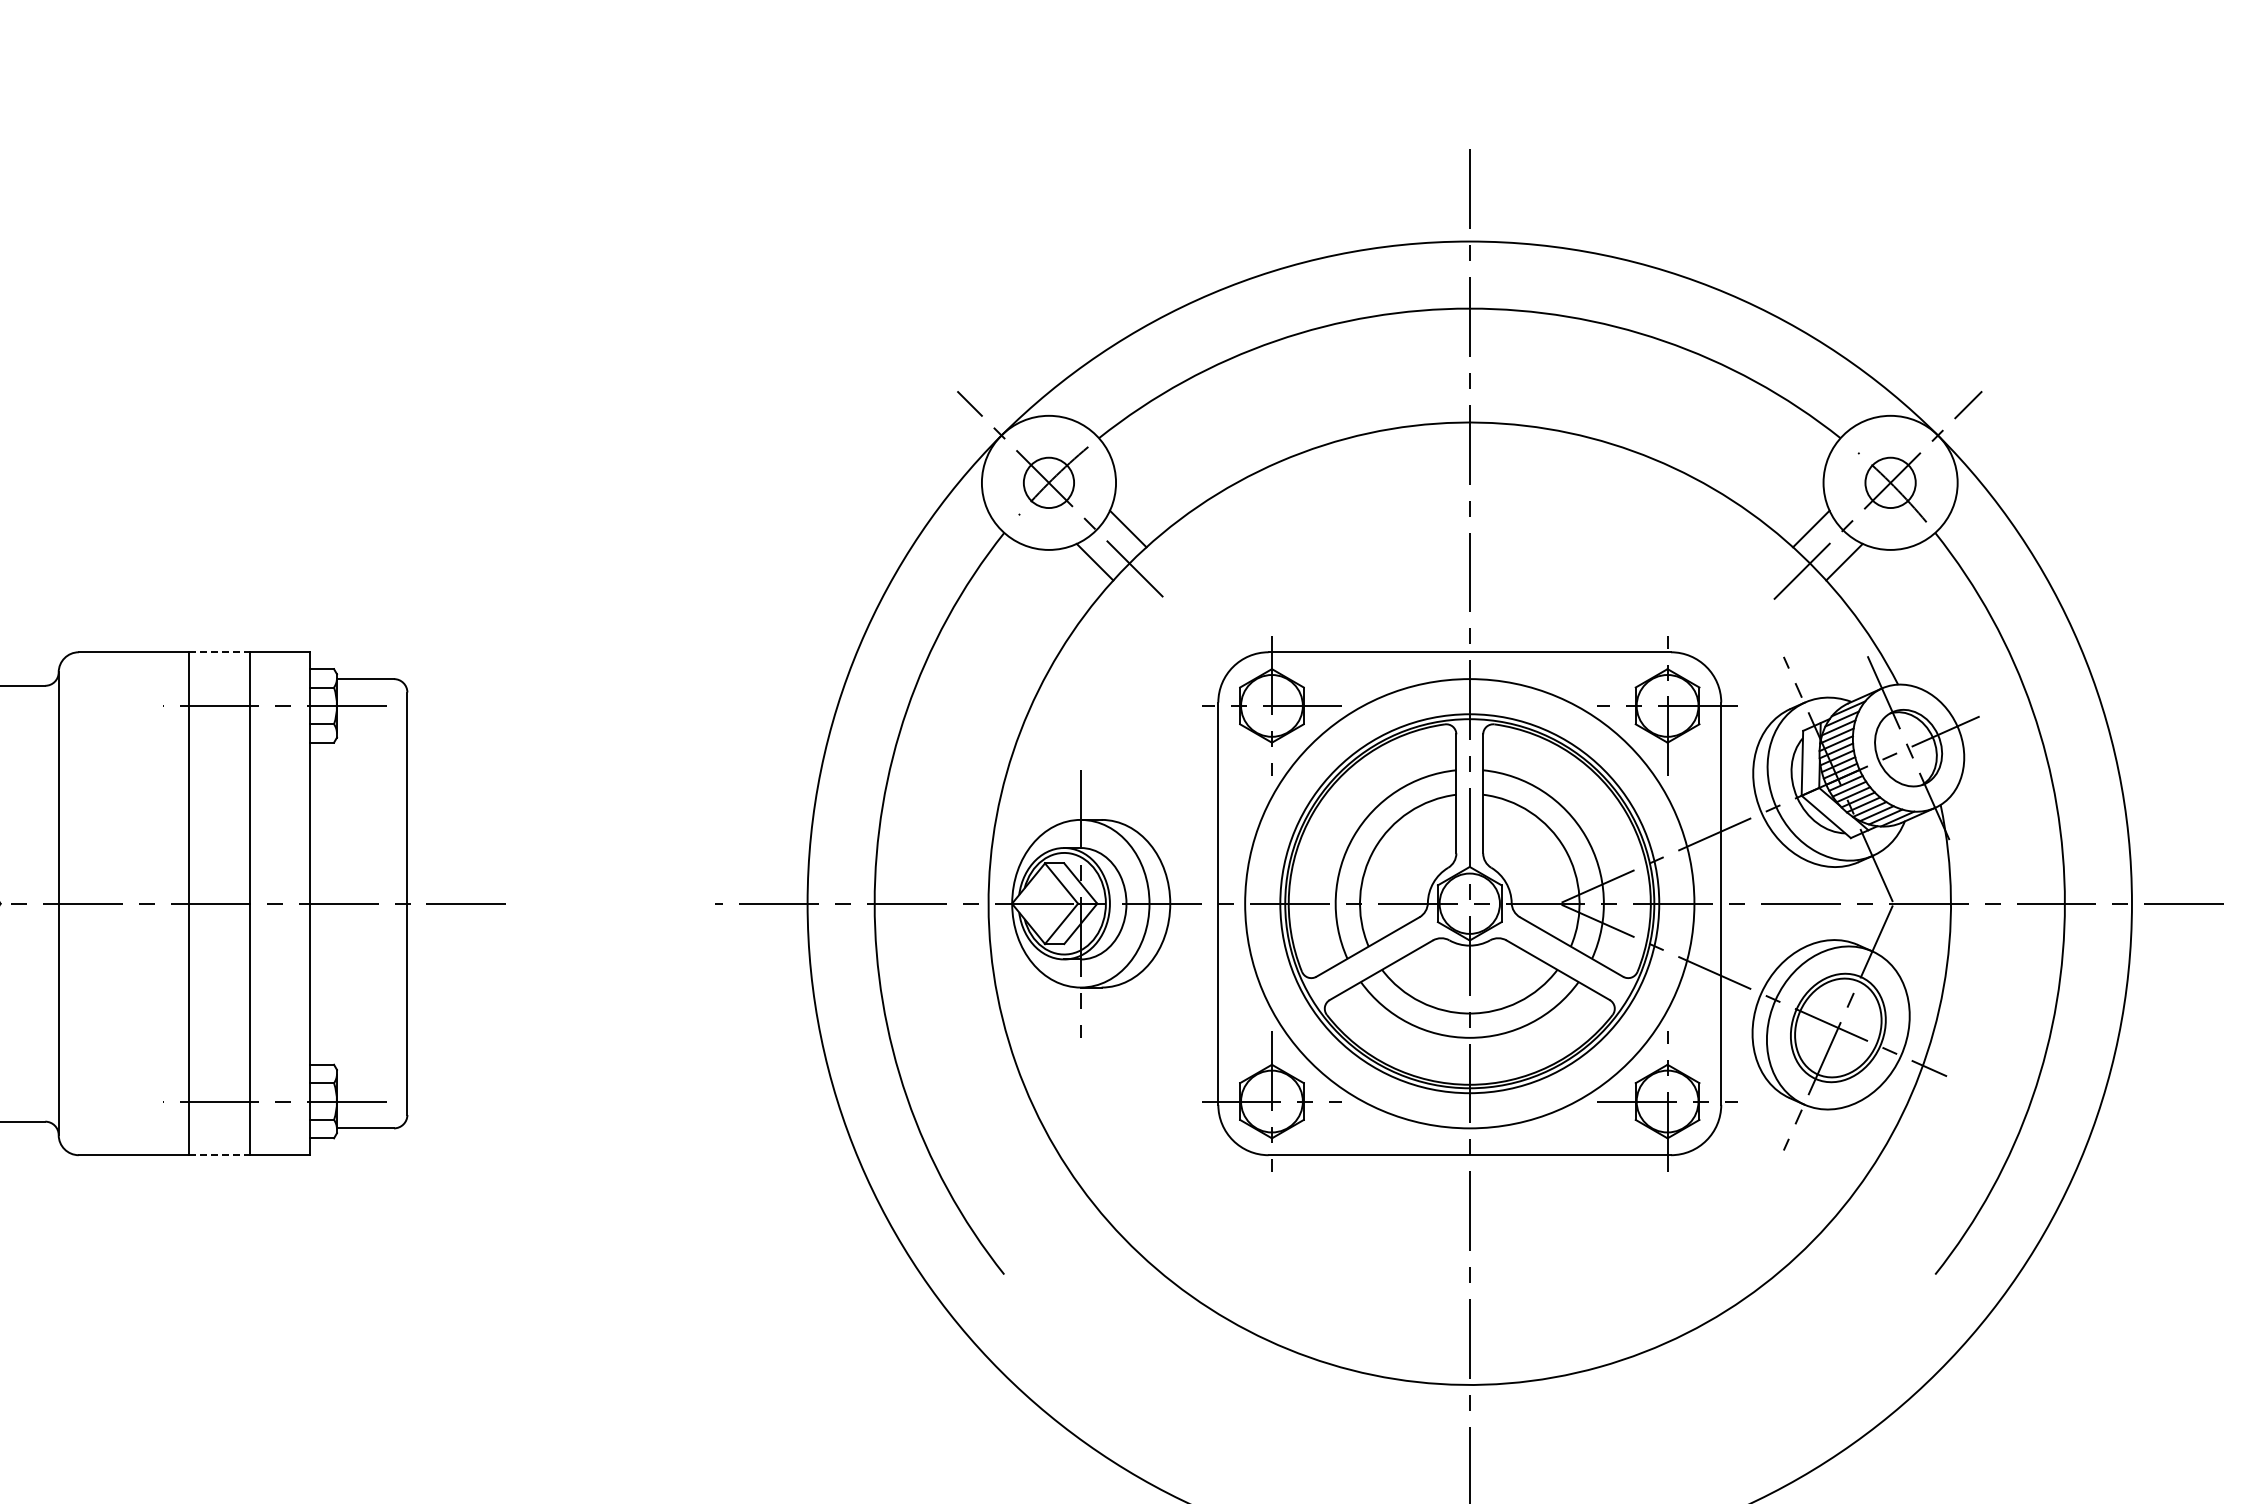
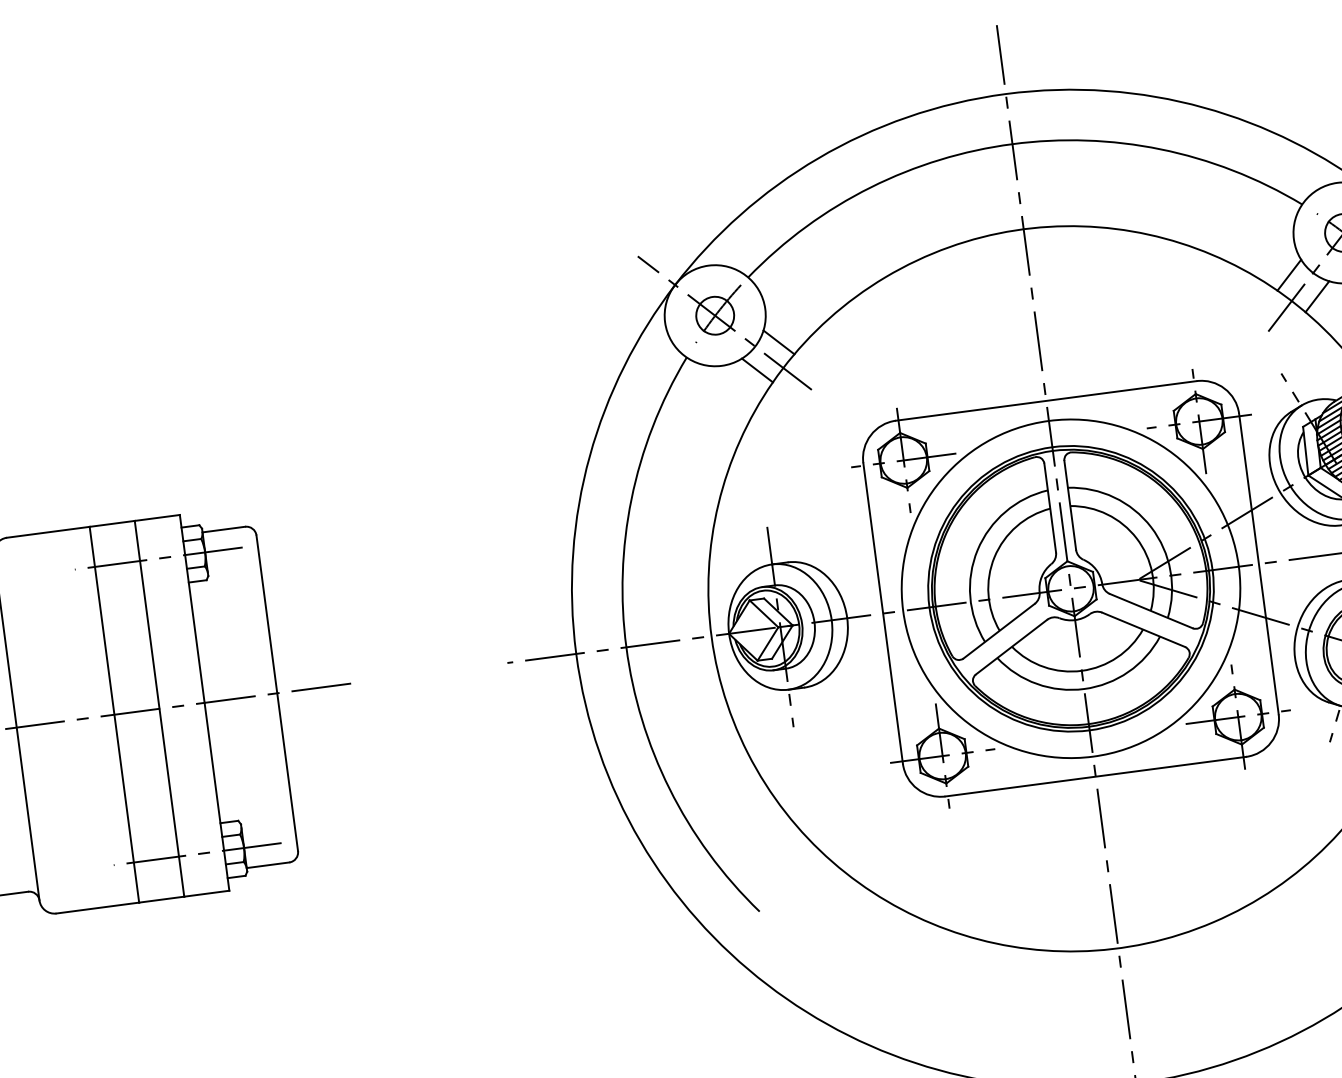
line: (220, 652) -> (112, 523), dashed -> solid
line: (220, 1155) -> (162, 899), dashed -> solid

